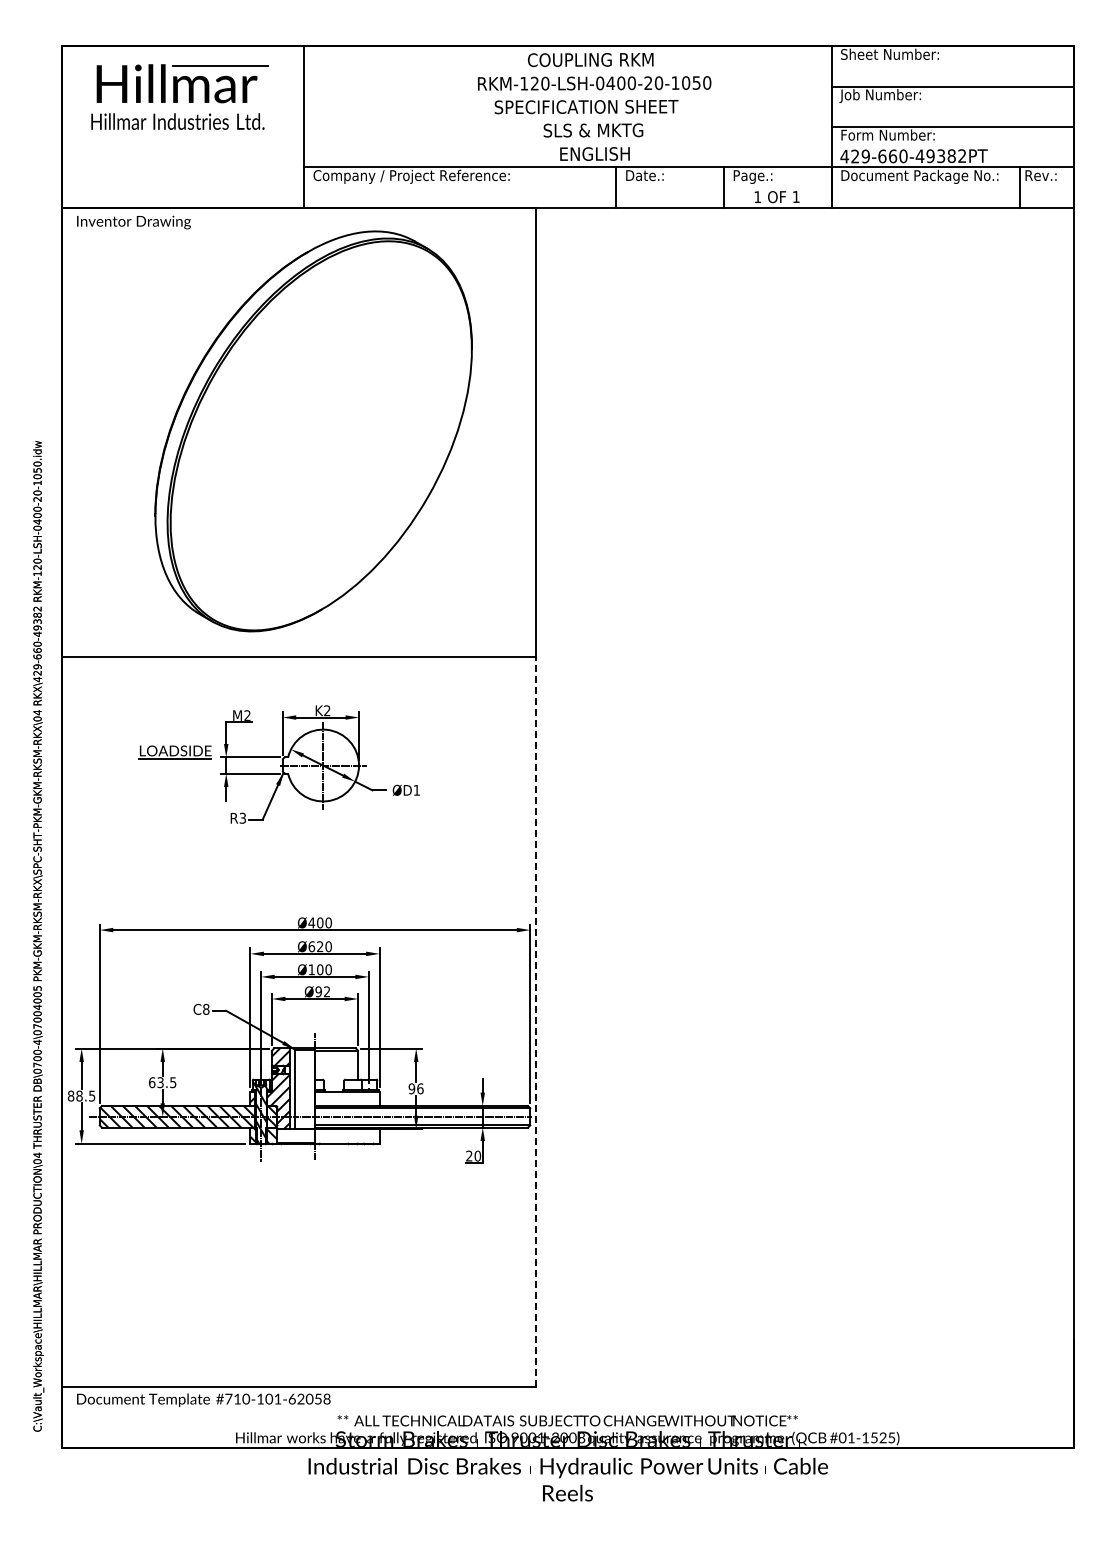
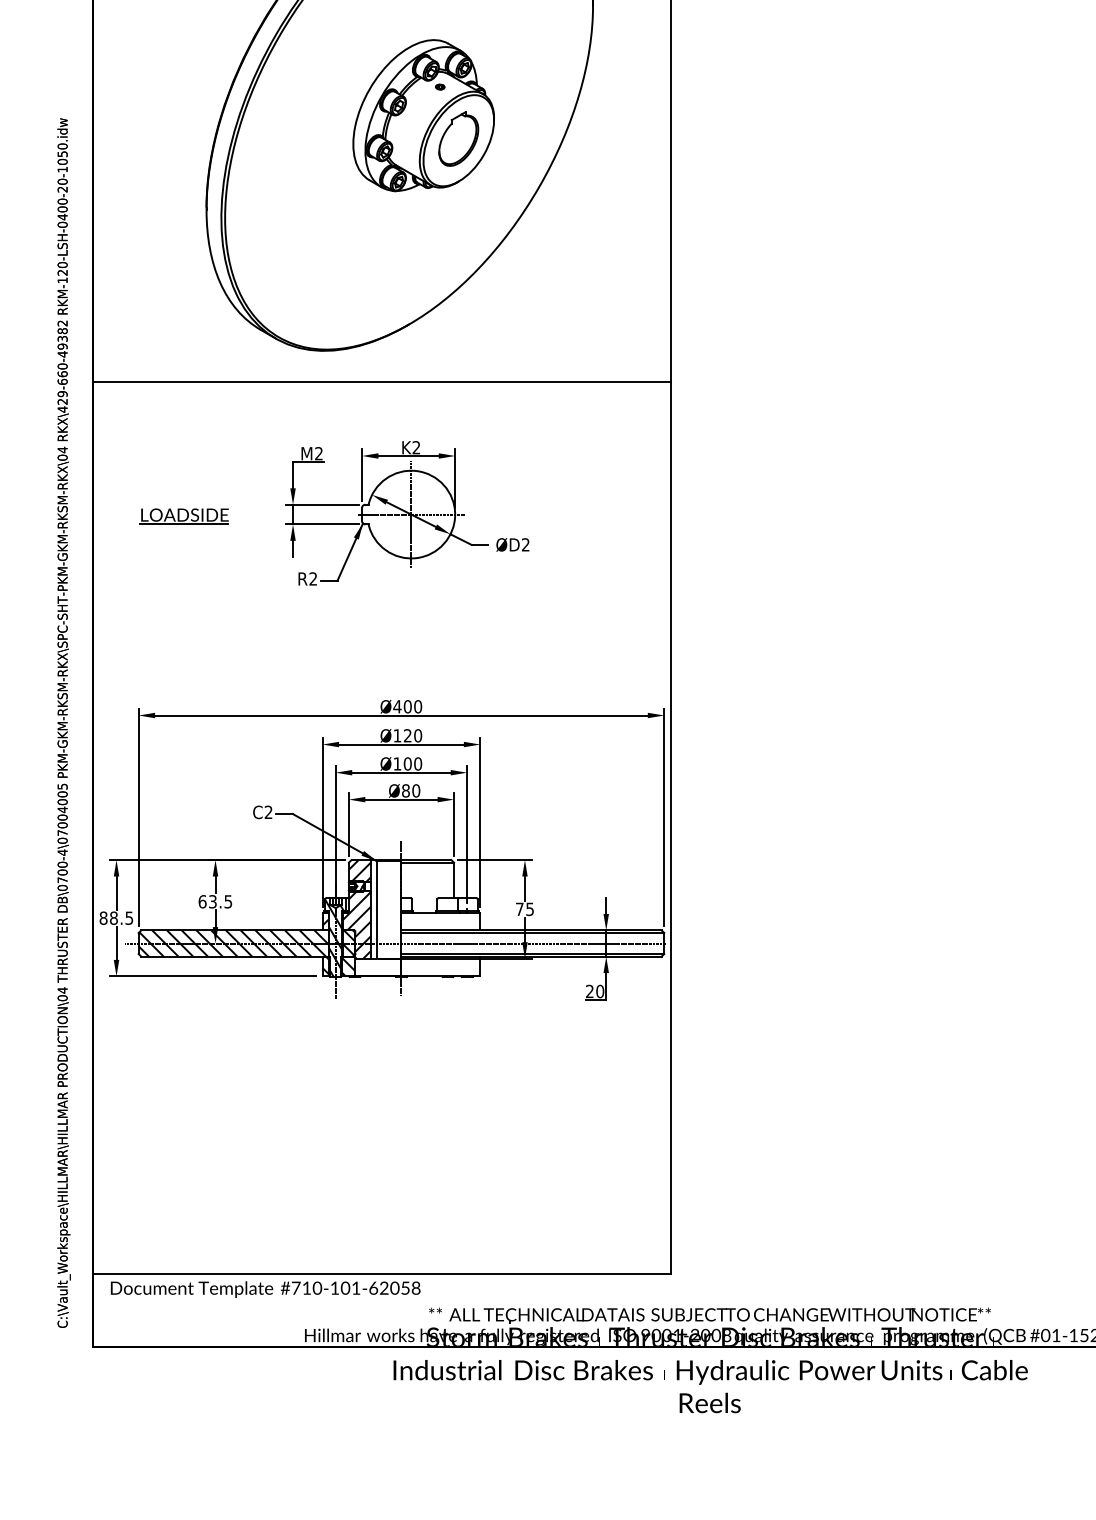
part: (332, 438) -> (422, 115), added
part: (174, 752) -> (183, 516), moved
text: (416, 789) -> (525, 543), ØD1 -> ØD2
text: (242, 818) -> (312, 579), R3 -> R2
text: (311, 946) -> (397, 735), Ø620 -> Ø120
text: (322, 991) -> (410, 790), Ø92 -> Ø80
text: (206, 1009) -> (268, 812), C8 -> C2
line: (535, 1021) -> (670, 827), dashed -> solid
text: (415, 1088) -> (524, 908), 96 -> 75

